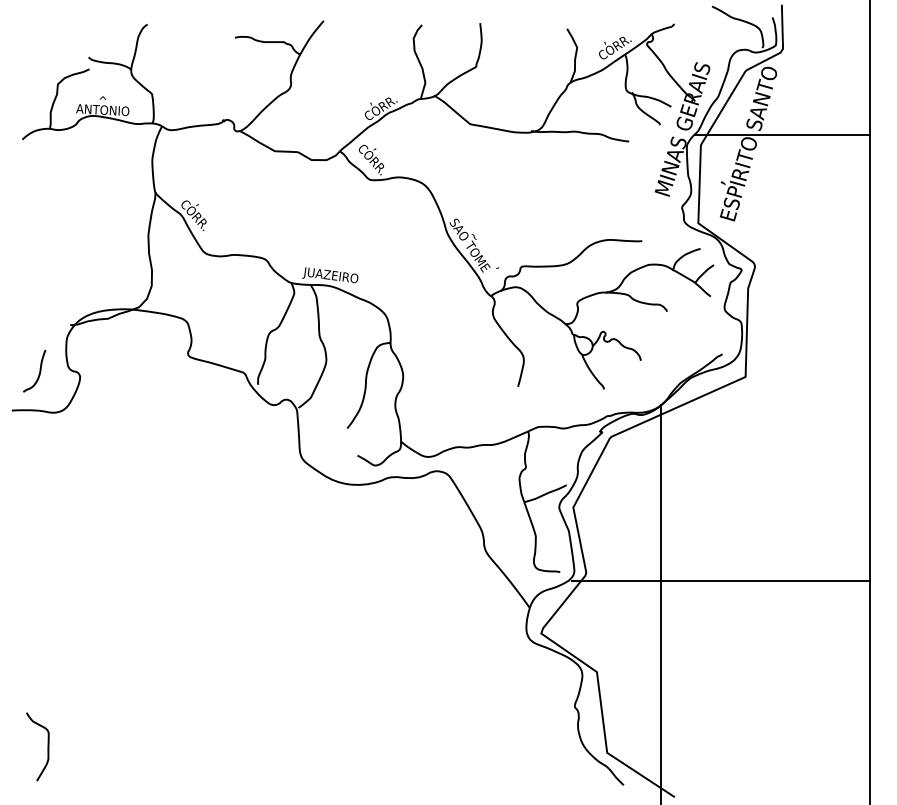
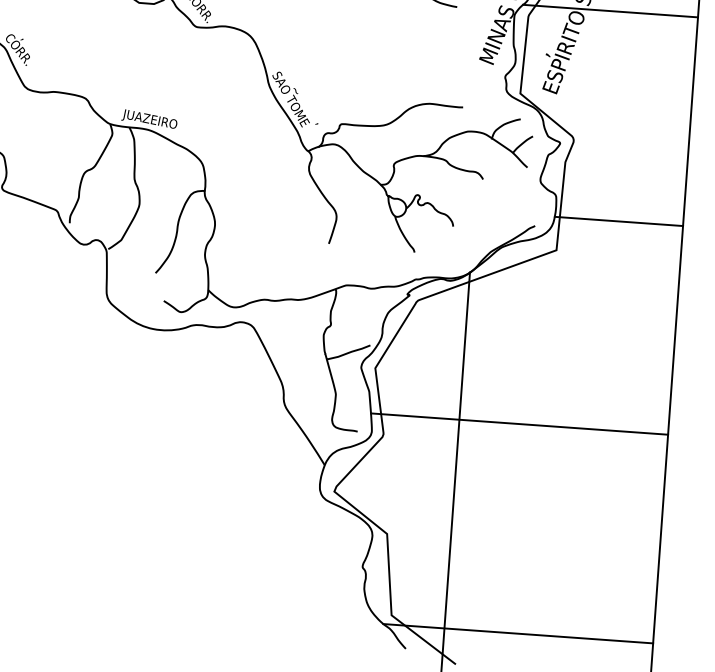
line: (805, 343) -> (618, 221), added
line: (721, 580) -> (519, 423), moved
line: (734, 762) -> (517, 634), added

